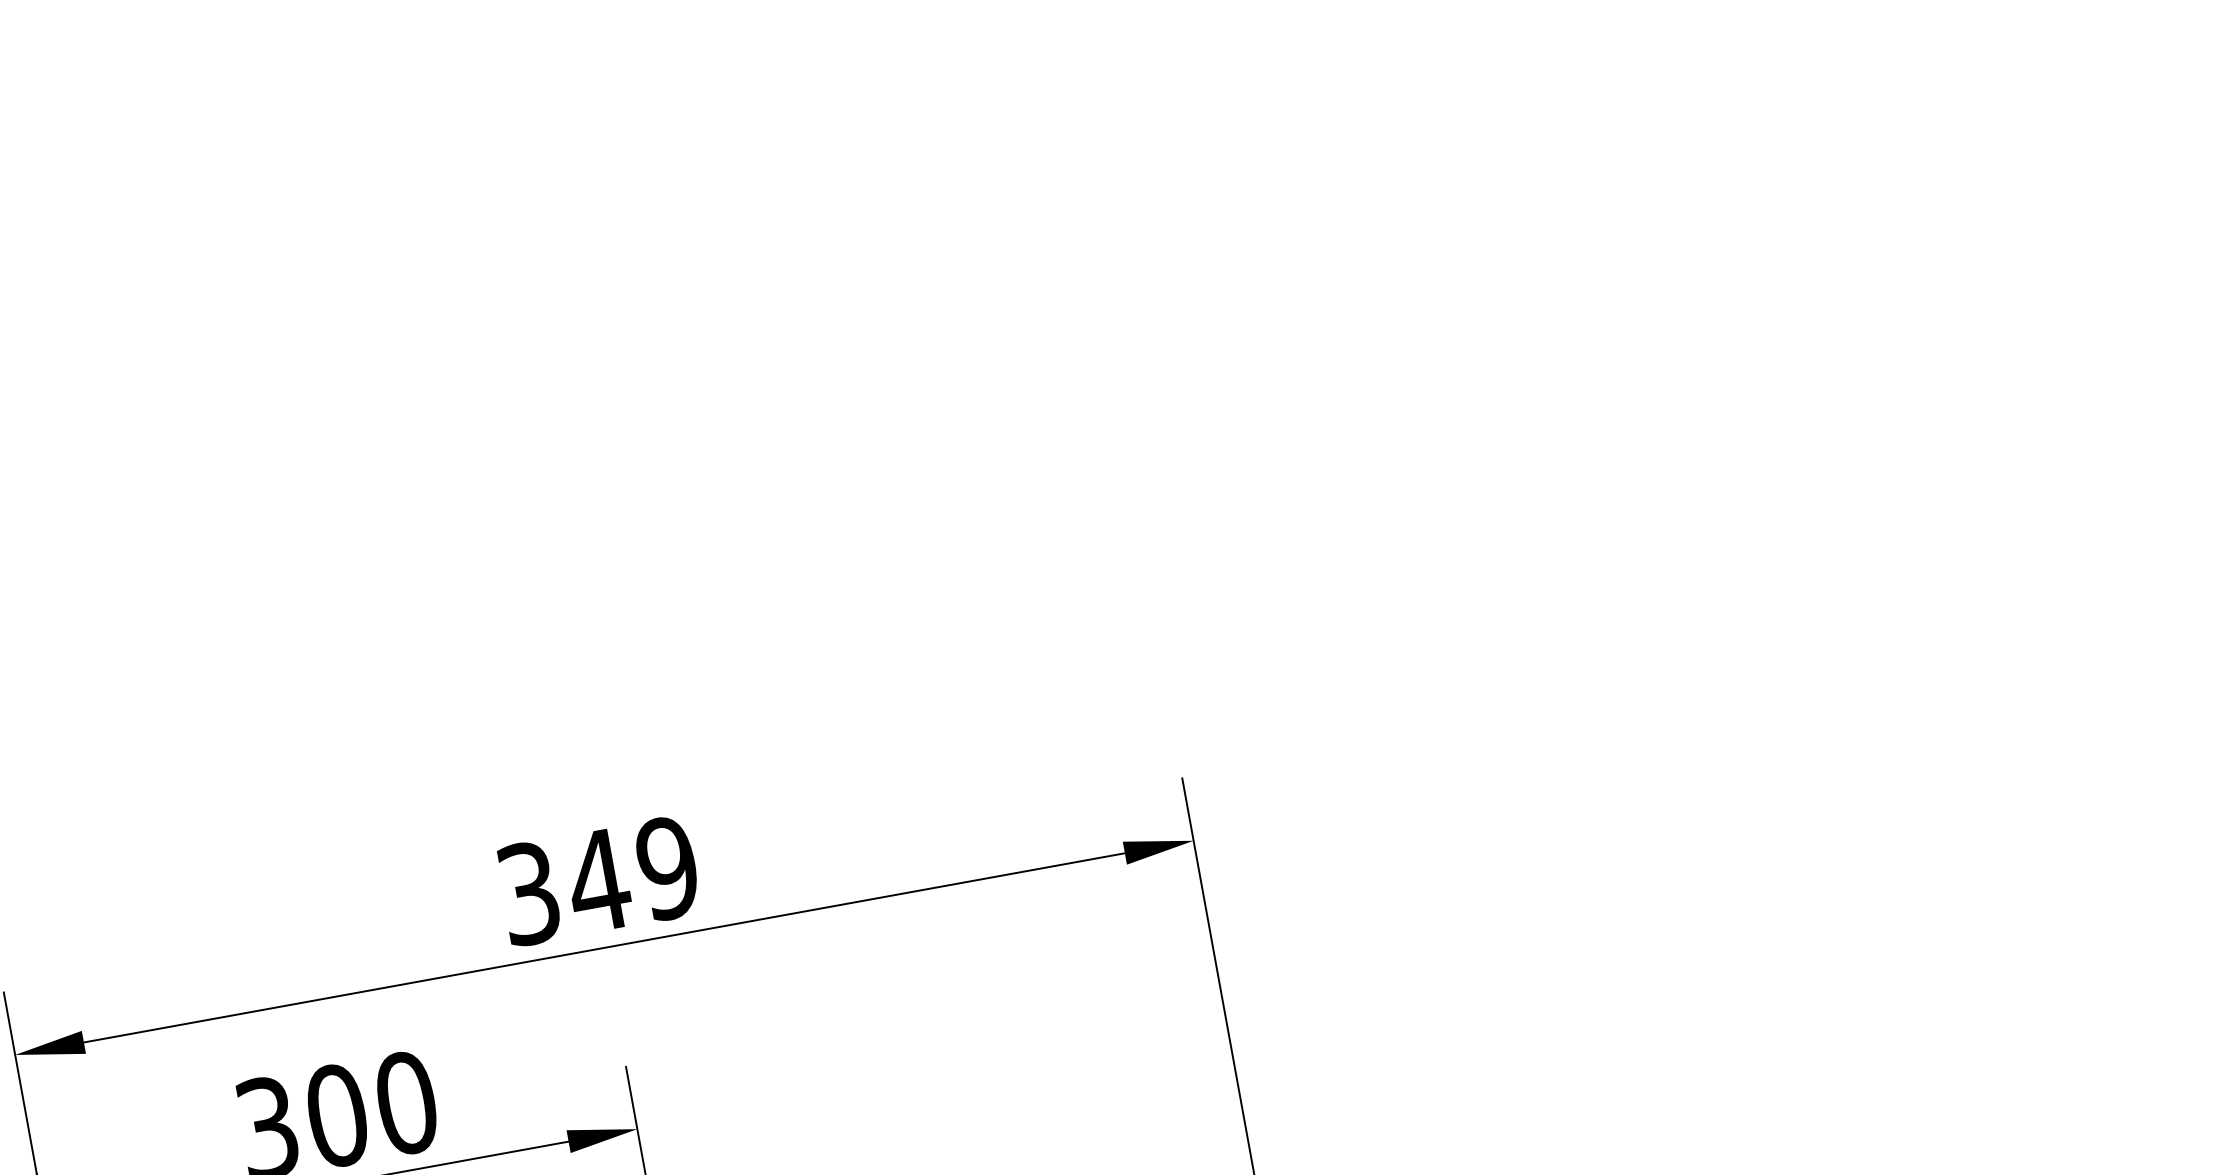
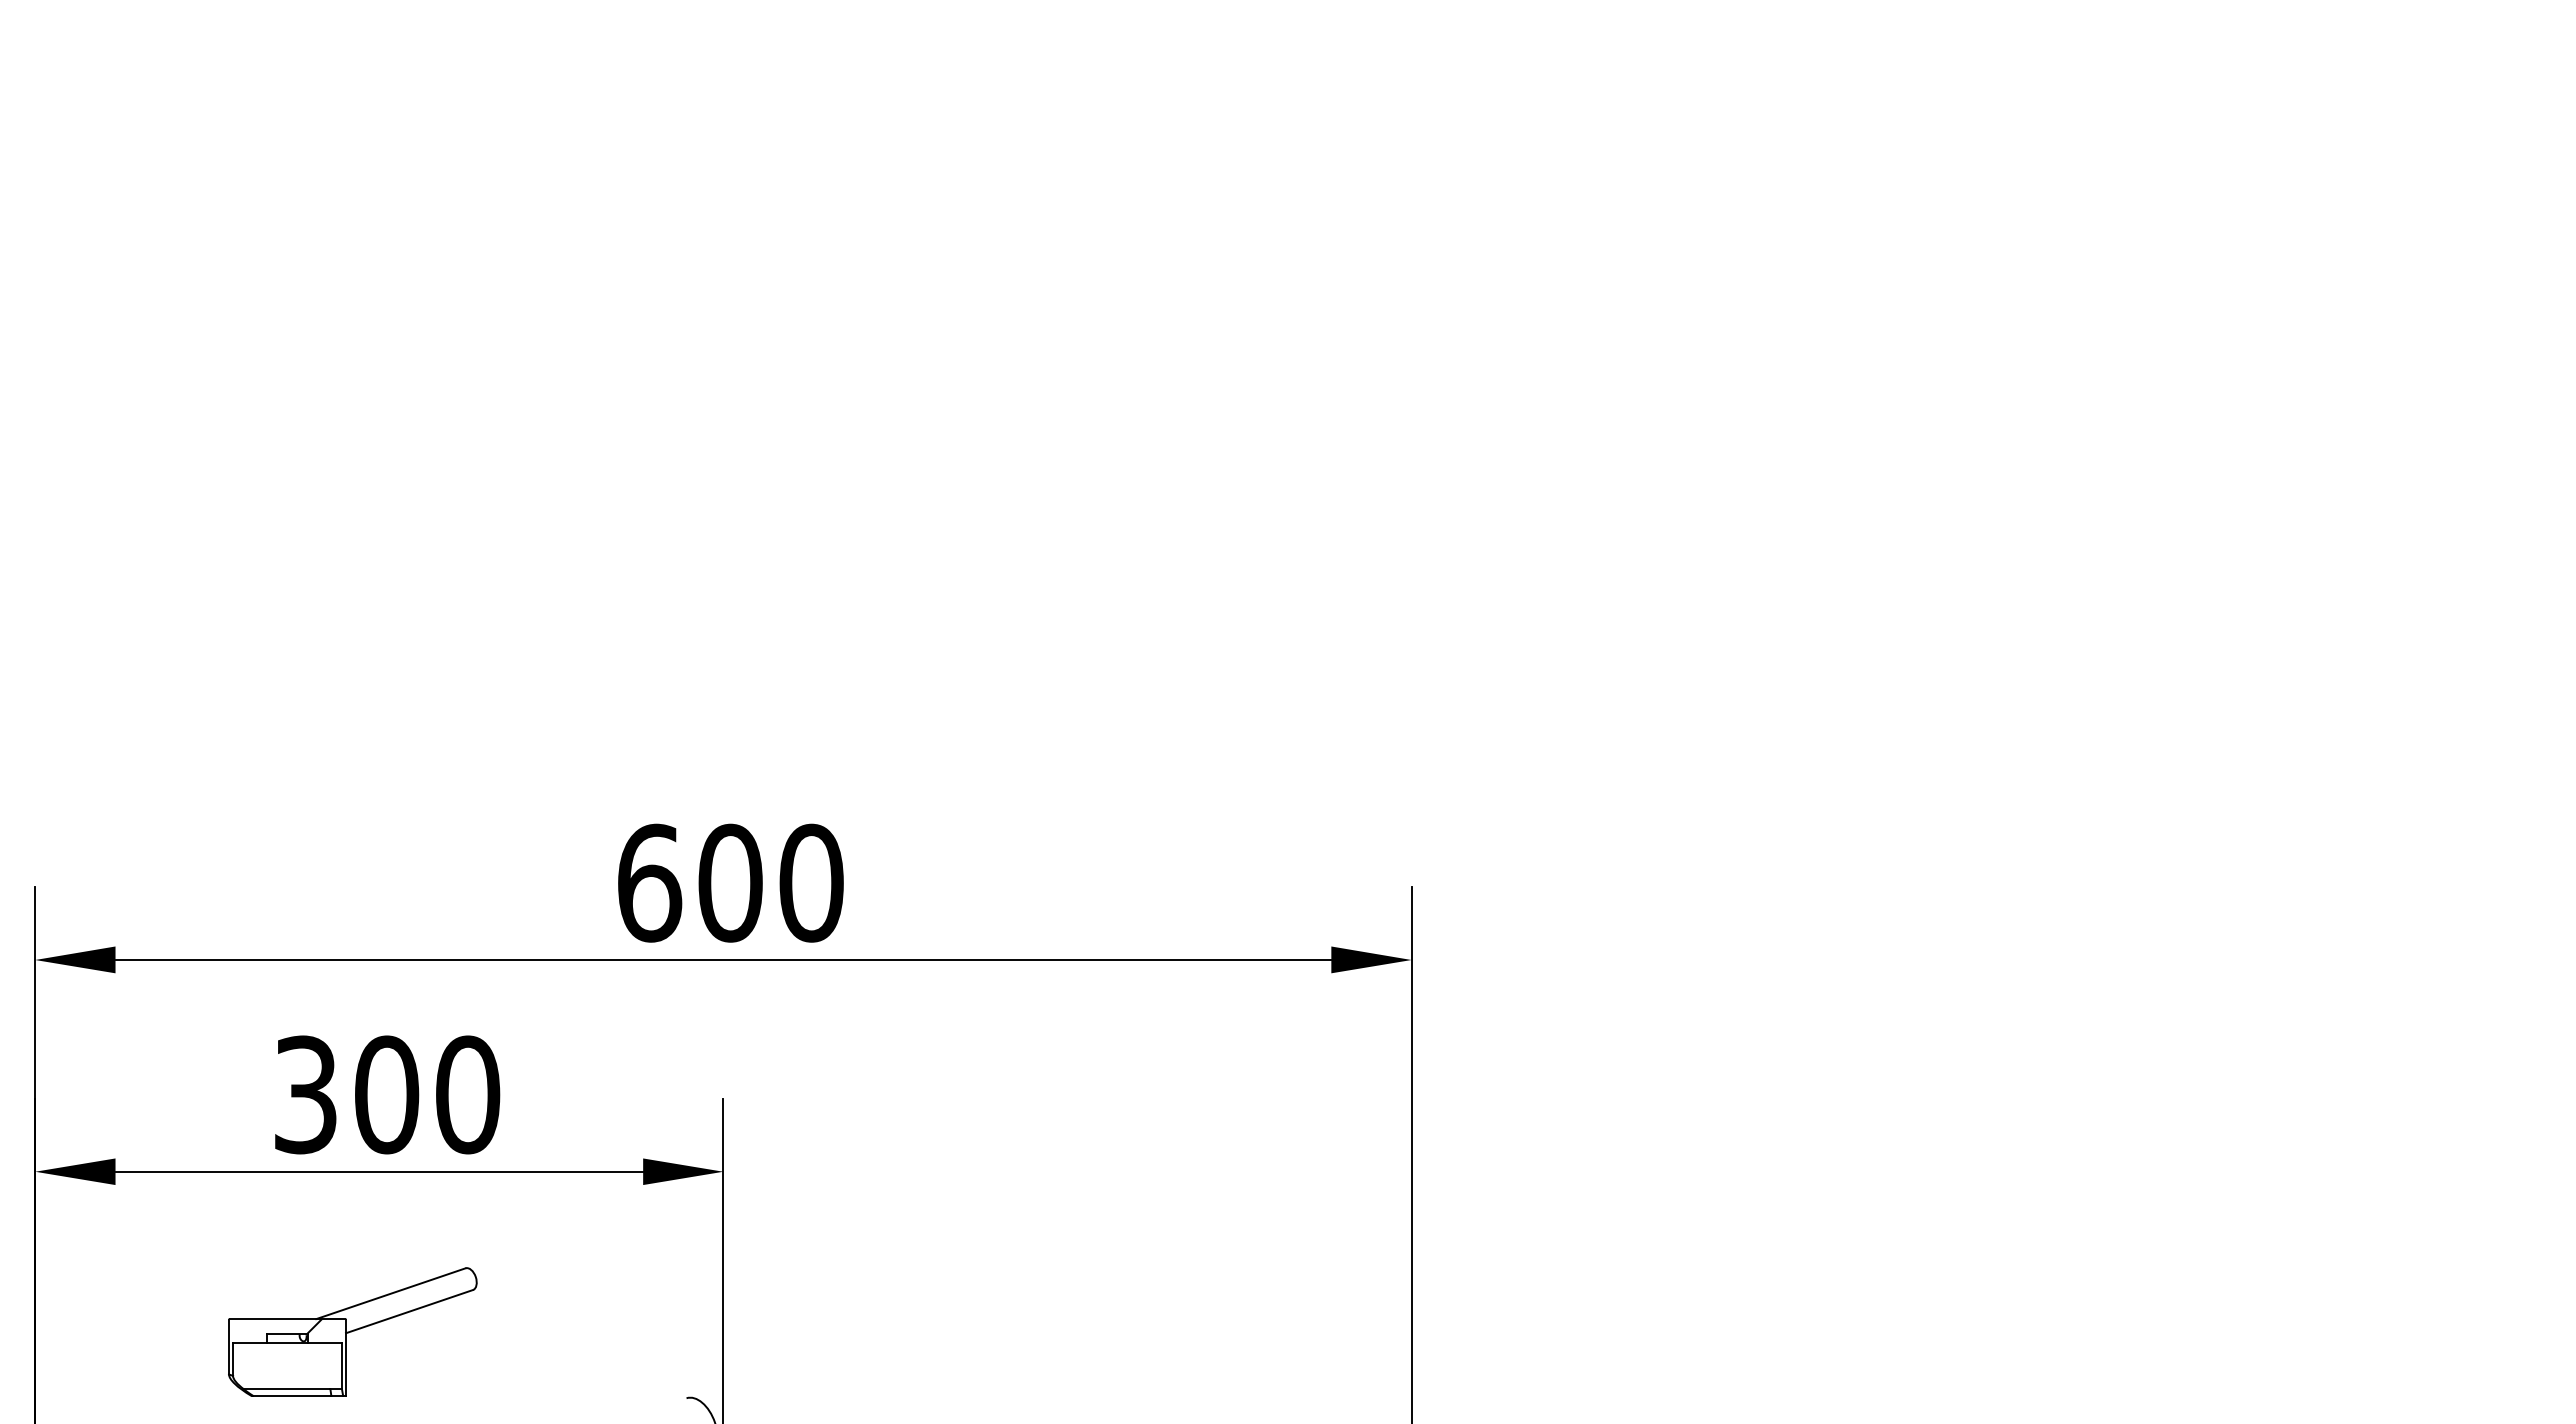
text: (598, 880) -> (730, 882), 349 -> 600

